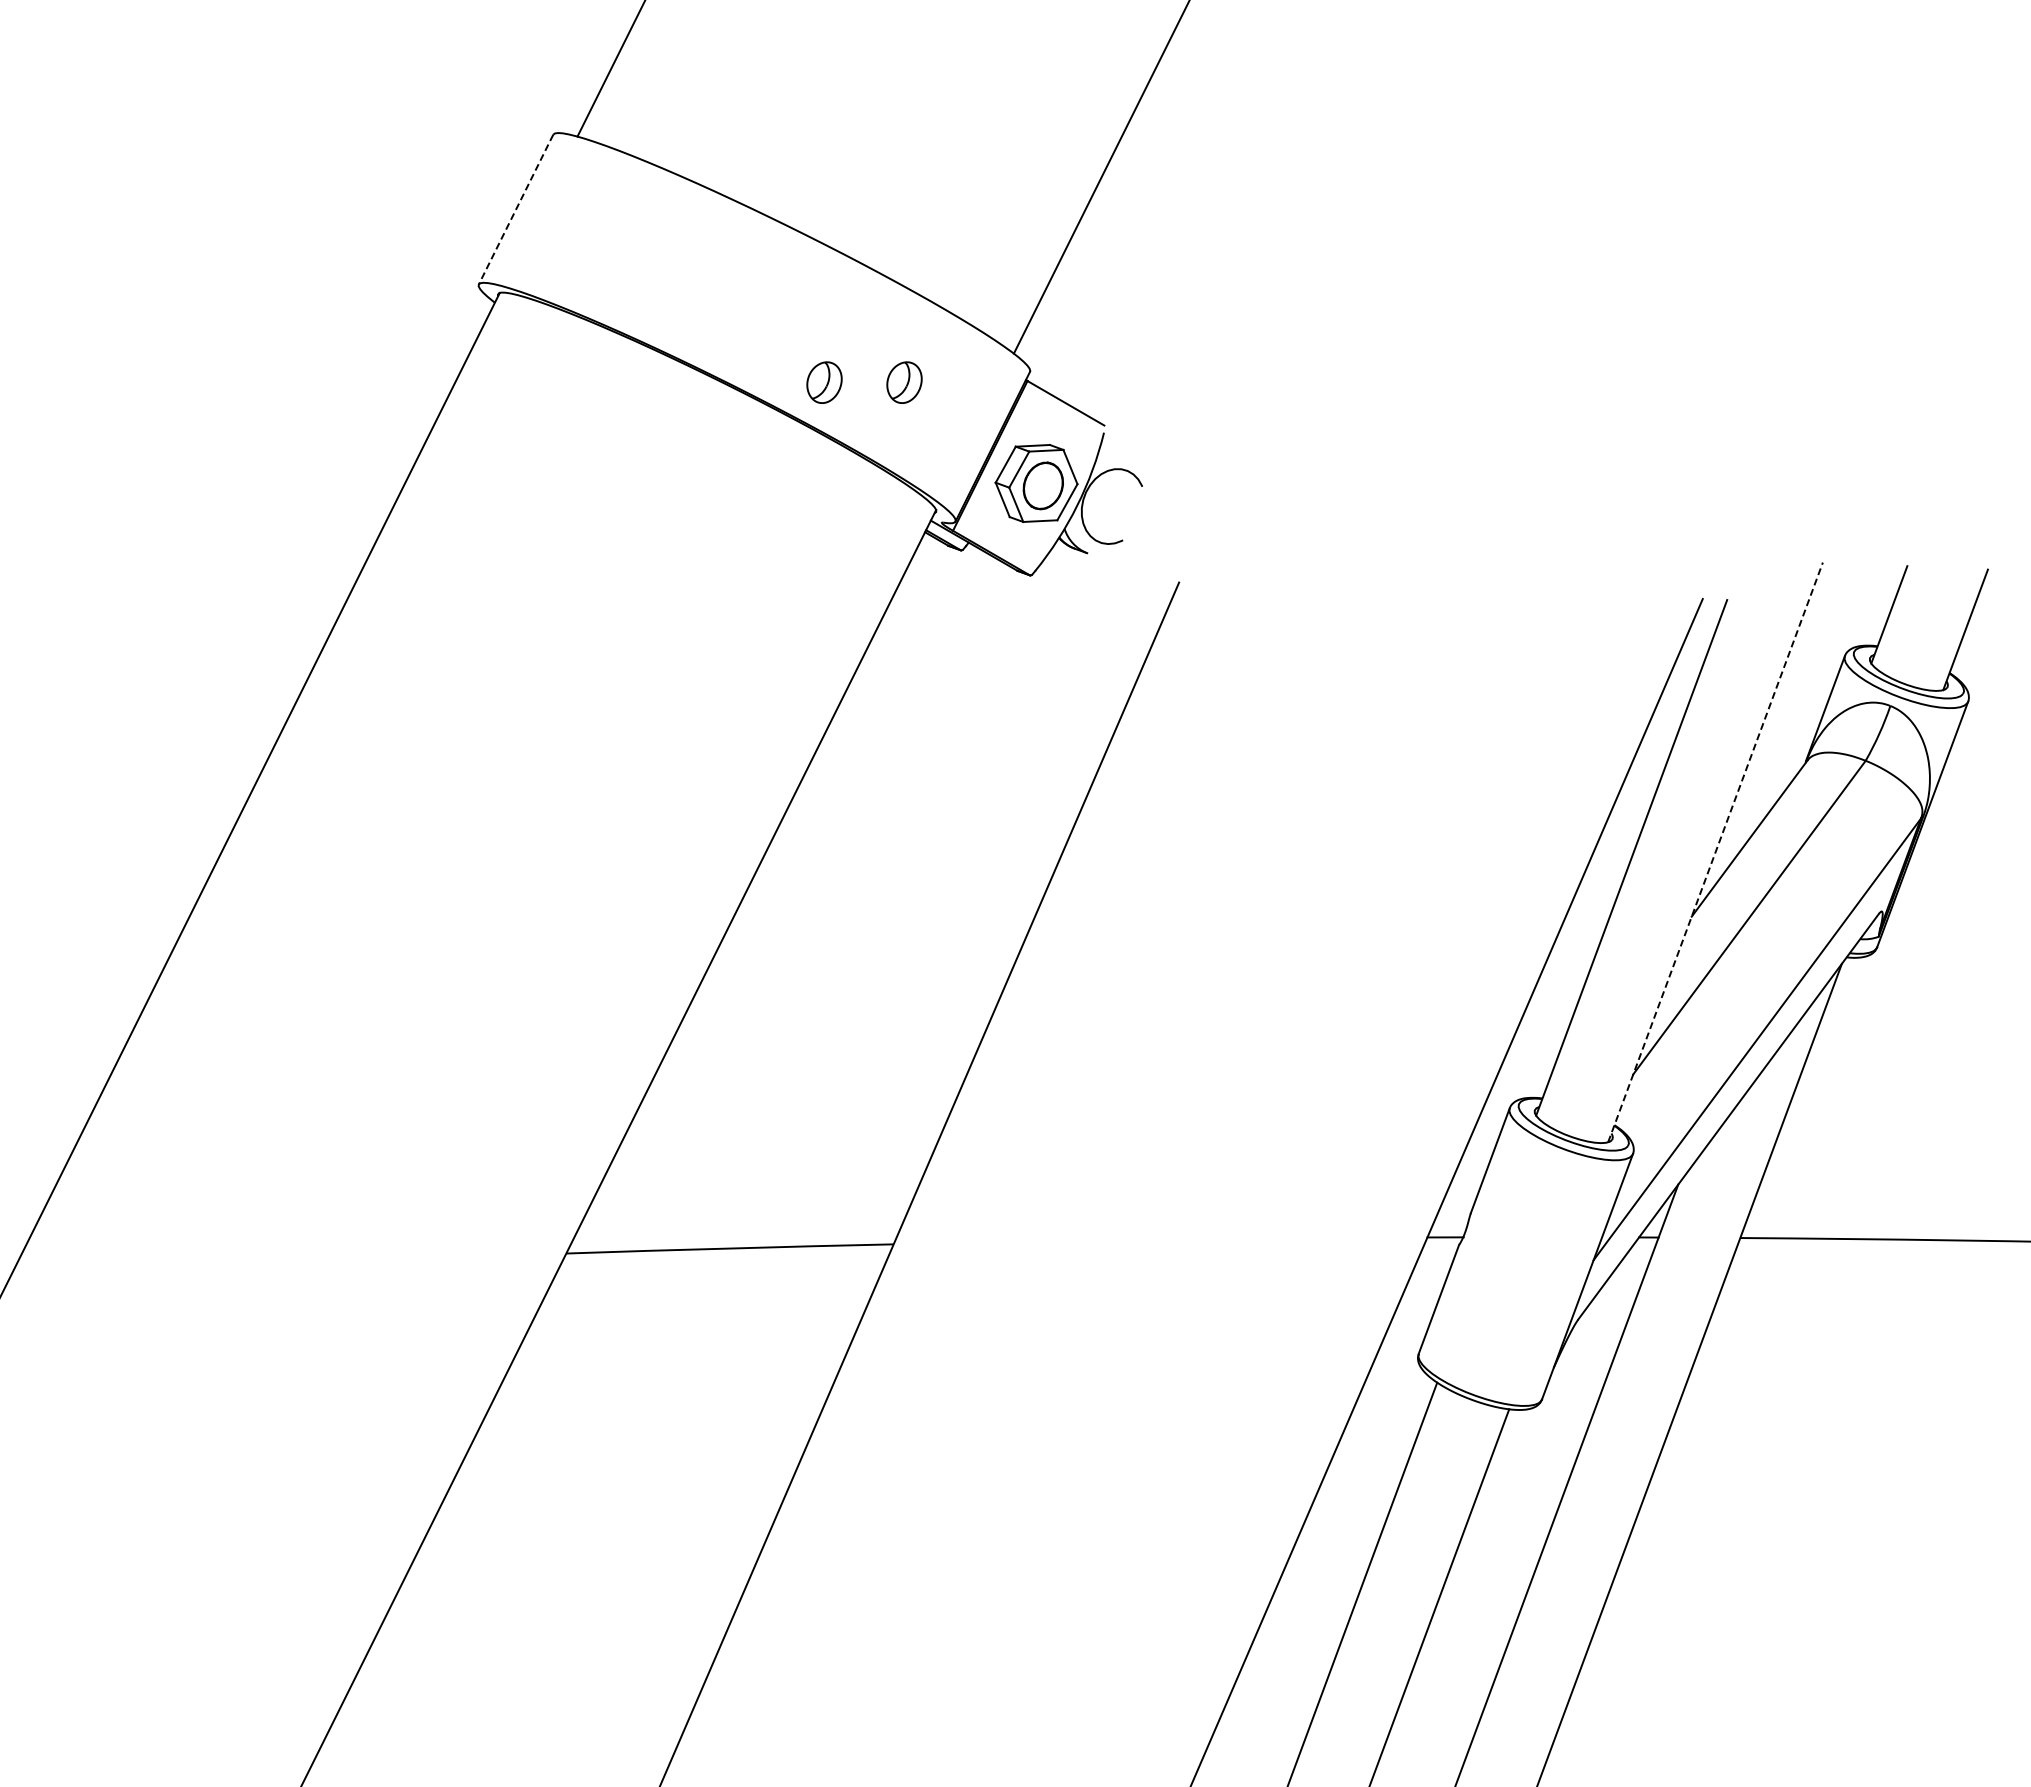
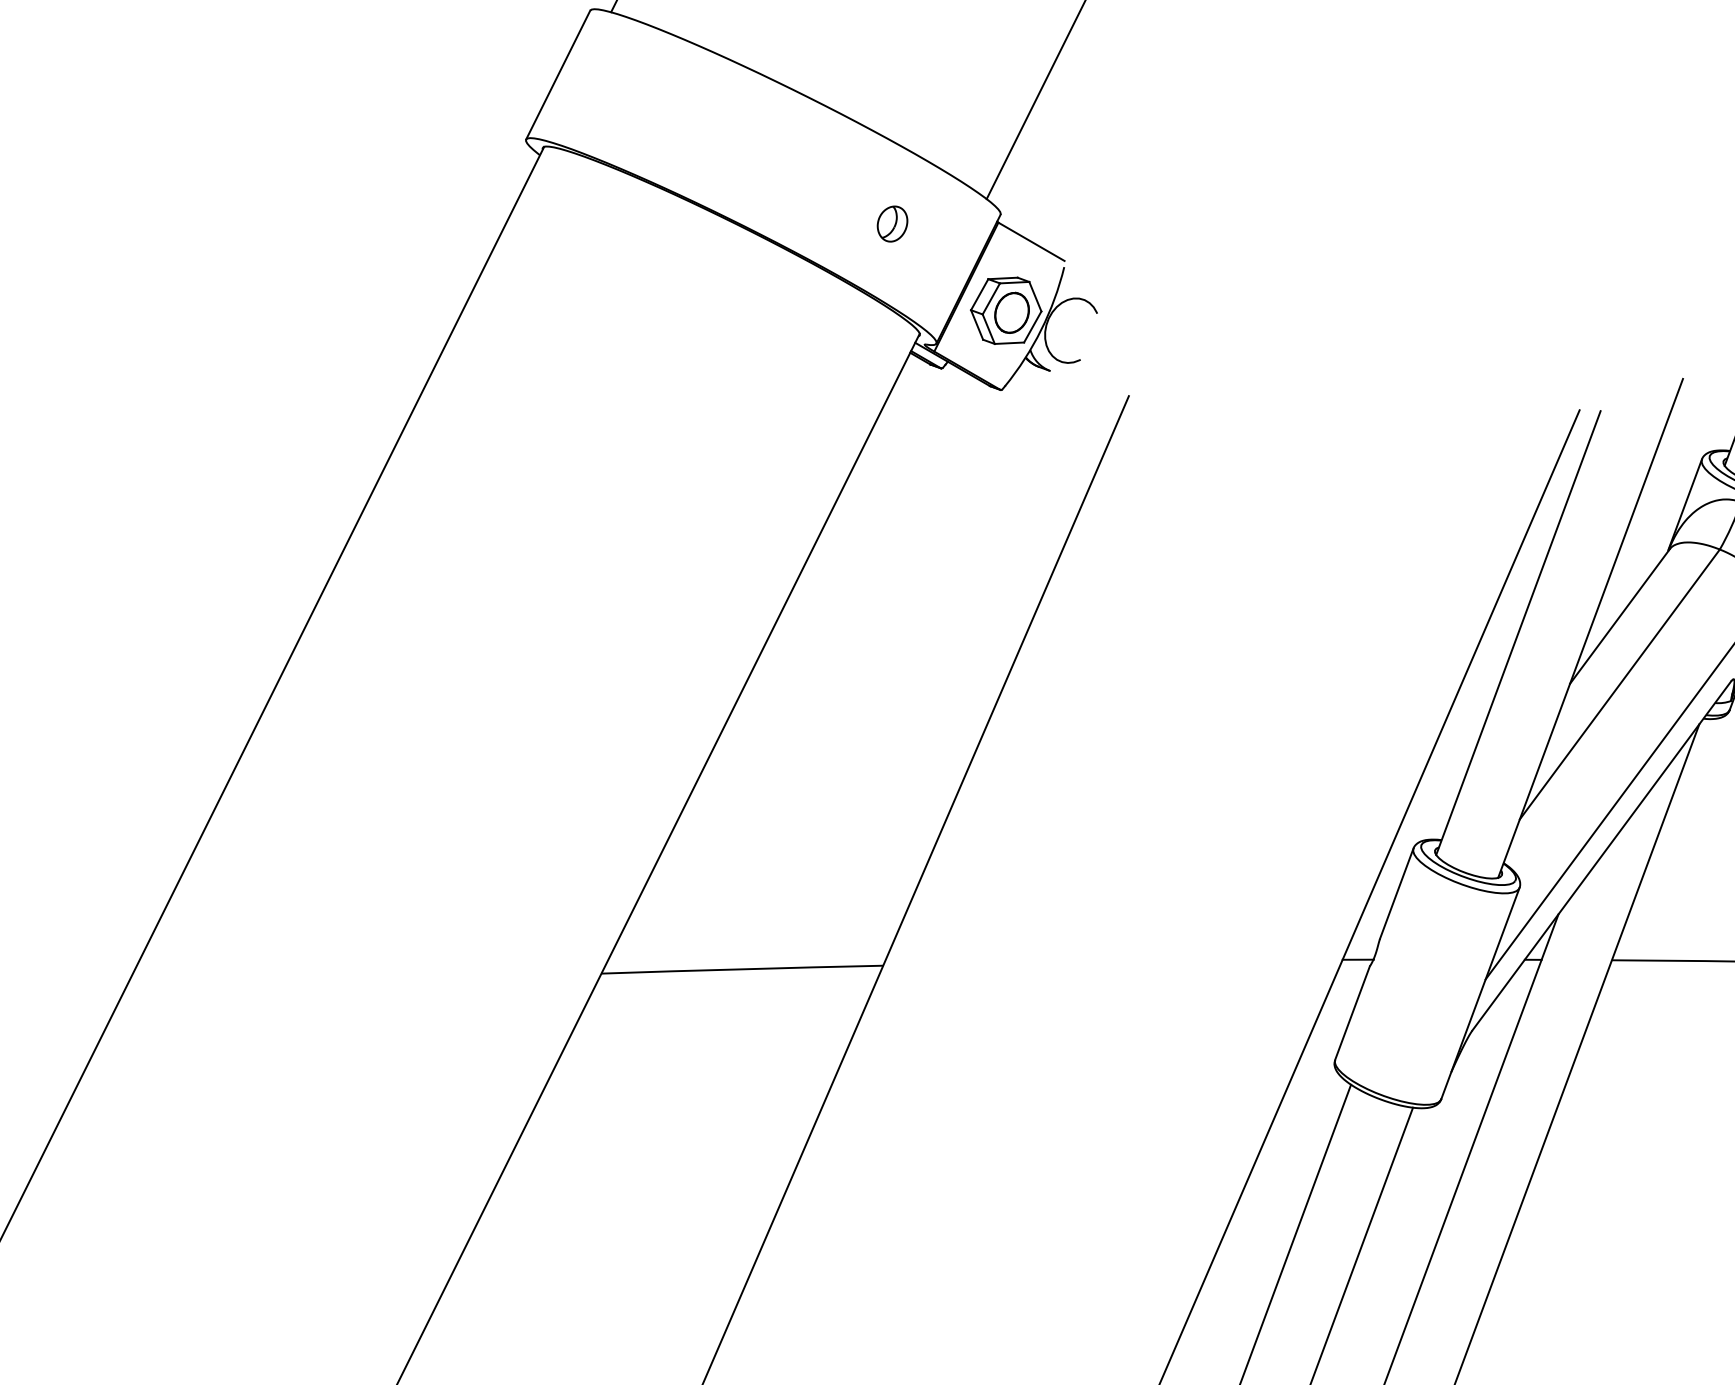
line: (516, 209) -> (558, 75), dashed -> solid
part: (824, 382) -> (823, 223), removed
line: (1715, 852) -> (1590, 628), dashed -> solid

